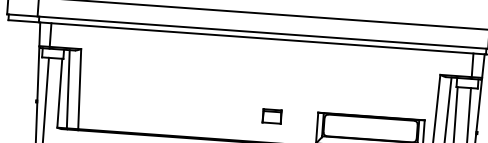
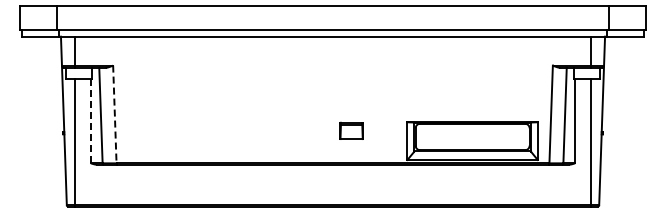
line: (79, 89) -> (114, 114), solid -> dashed
line: (59, 93) -> (90, 121), solid -> dashed

